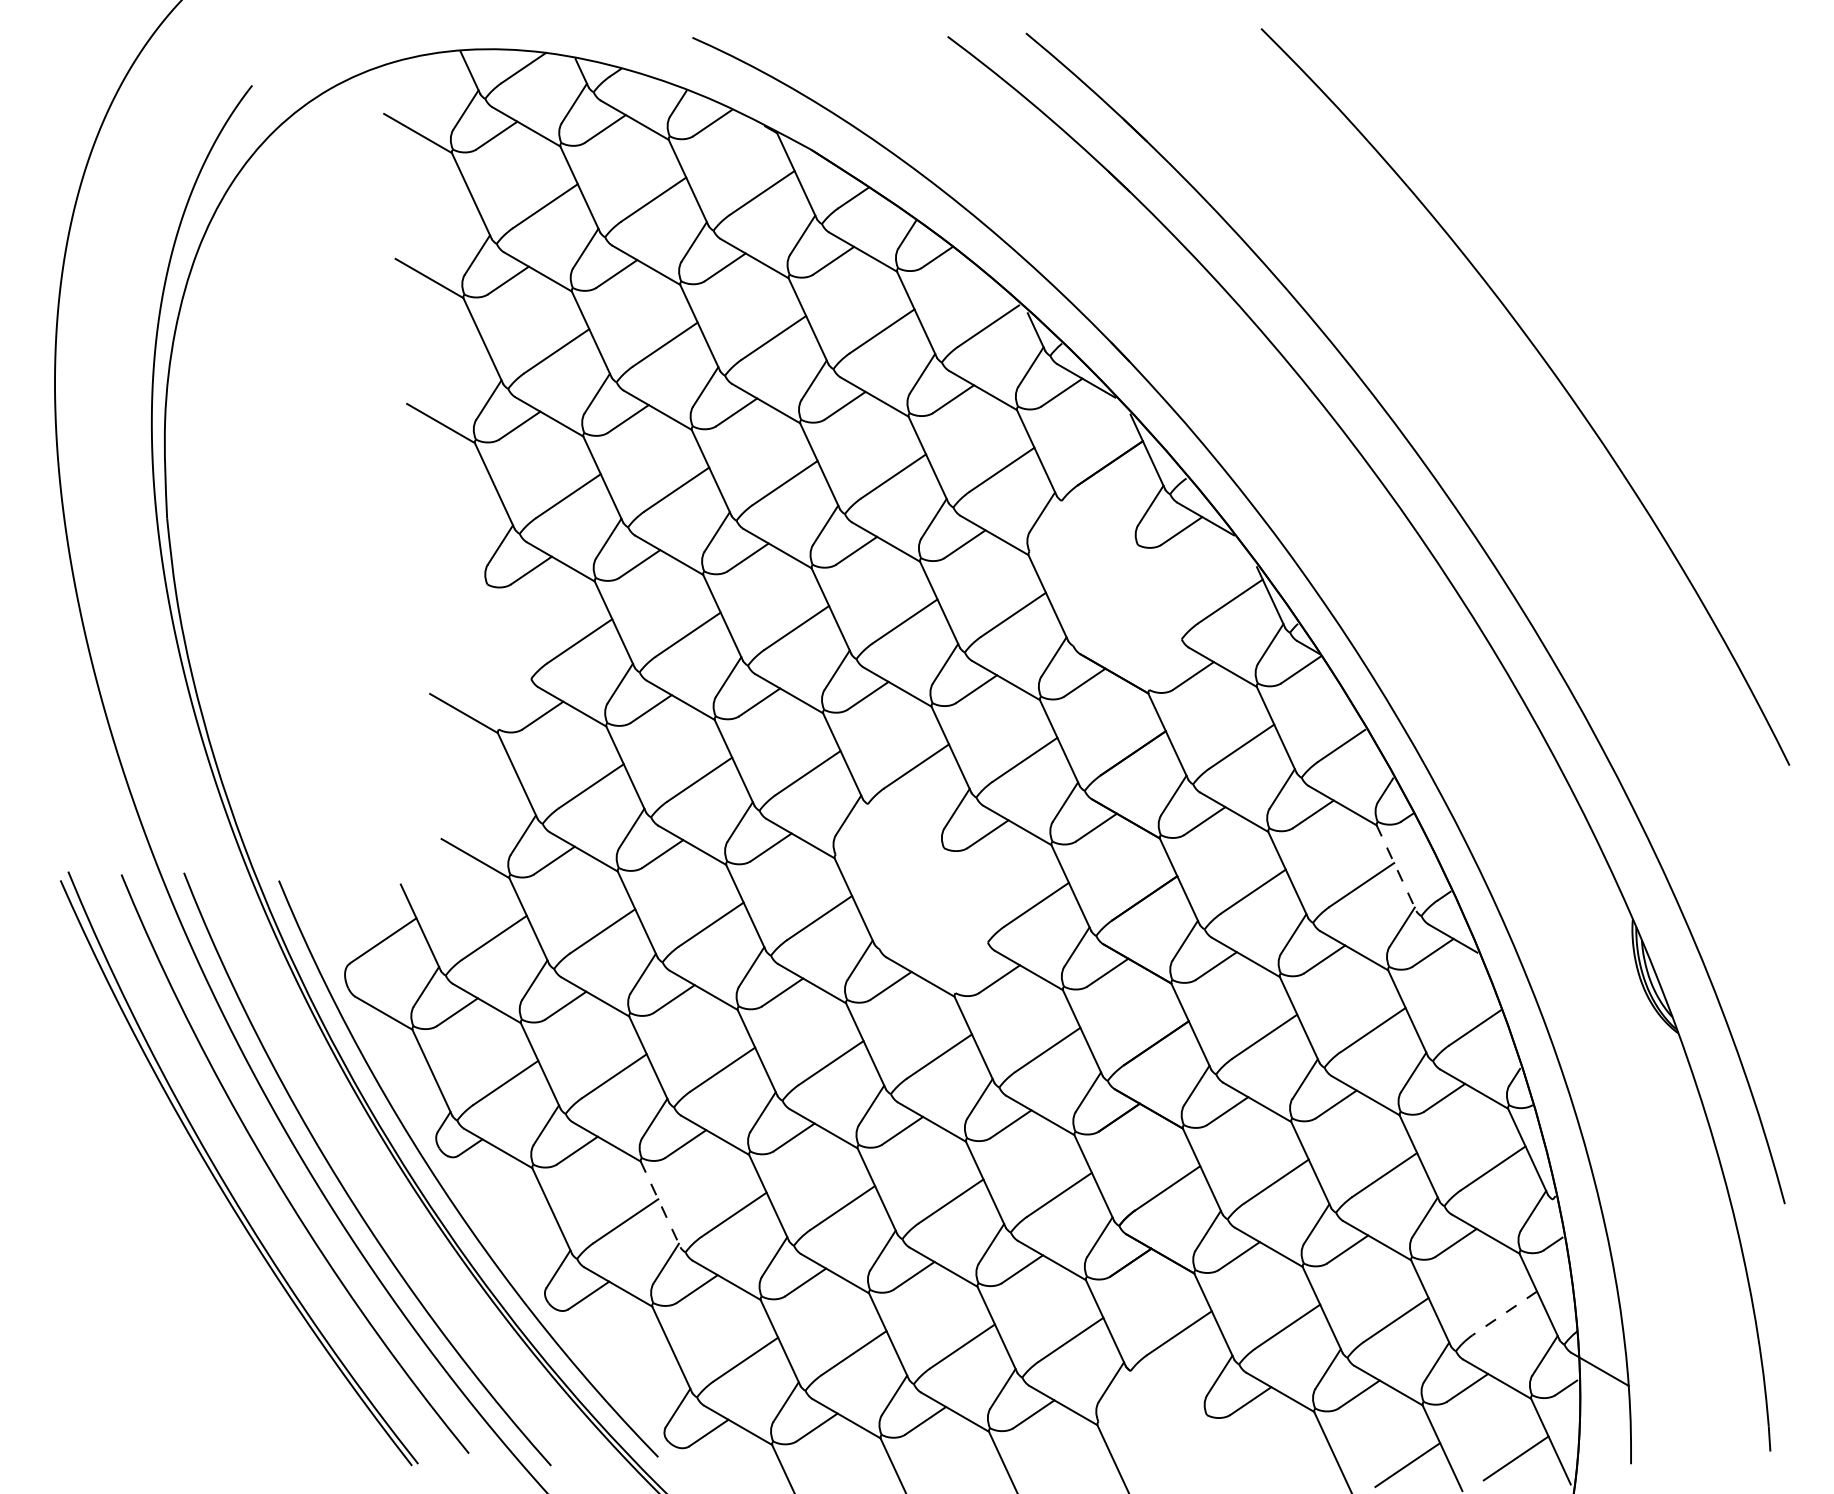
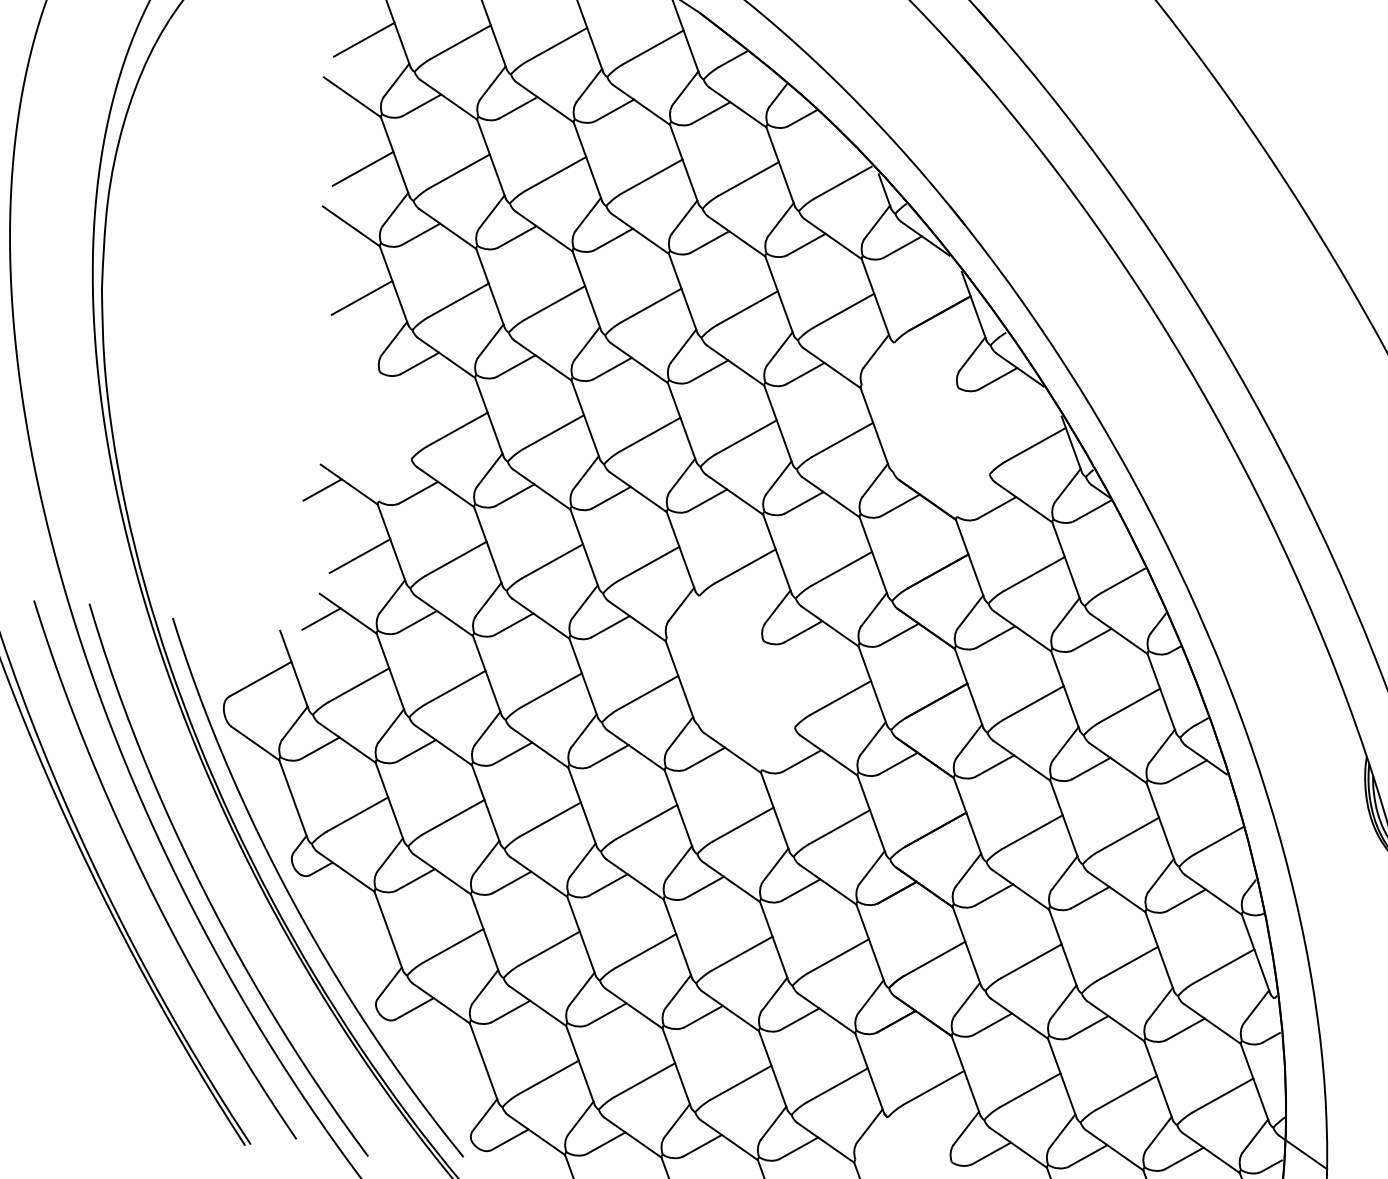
line: (436, 212) -> (363, 39), added
line: (448, 357) -> (363, 168), added
line: (459, 502) -> (361, 297), added
line: (434, 722) -> (322, 490), added
line: (482, 792) -> (359, 555), added
line: (445, 867) -> (321, 619), added
line: (1396, 868) -> (1161, 693), dashed -> solid
line: (660, 1204) -> (485, 933), dashed -> solid
line: (1504, 1313) -> (1222, 1095), dashed -> solid

